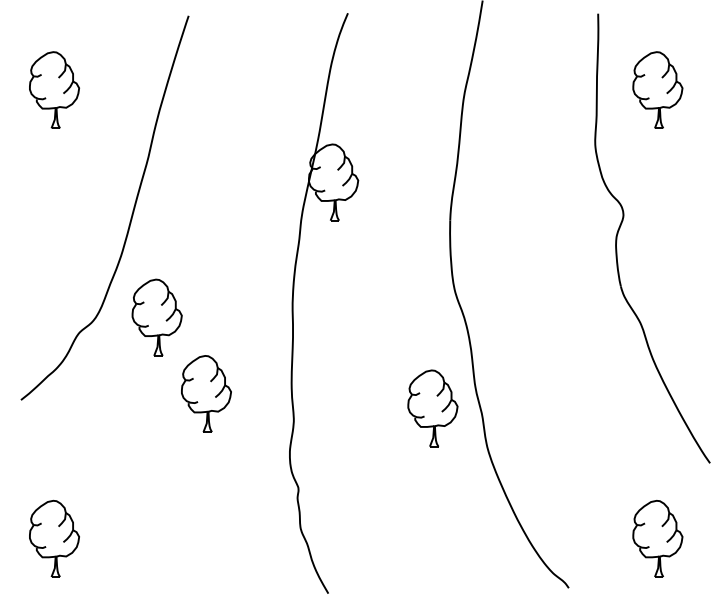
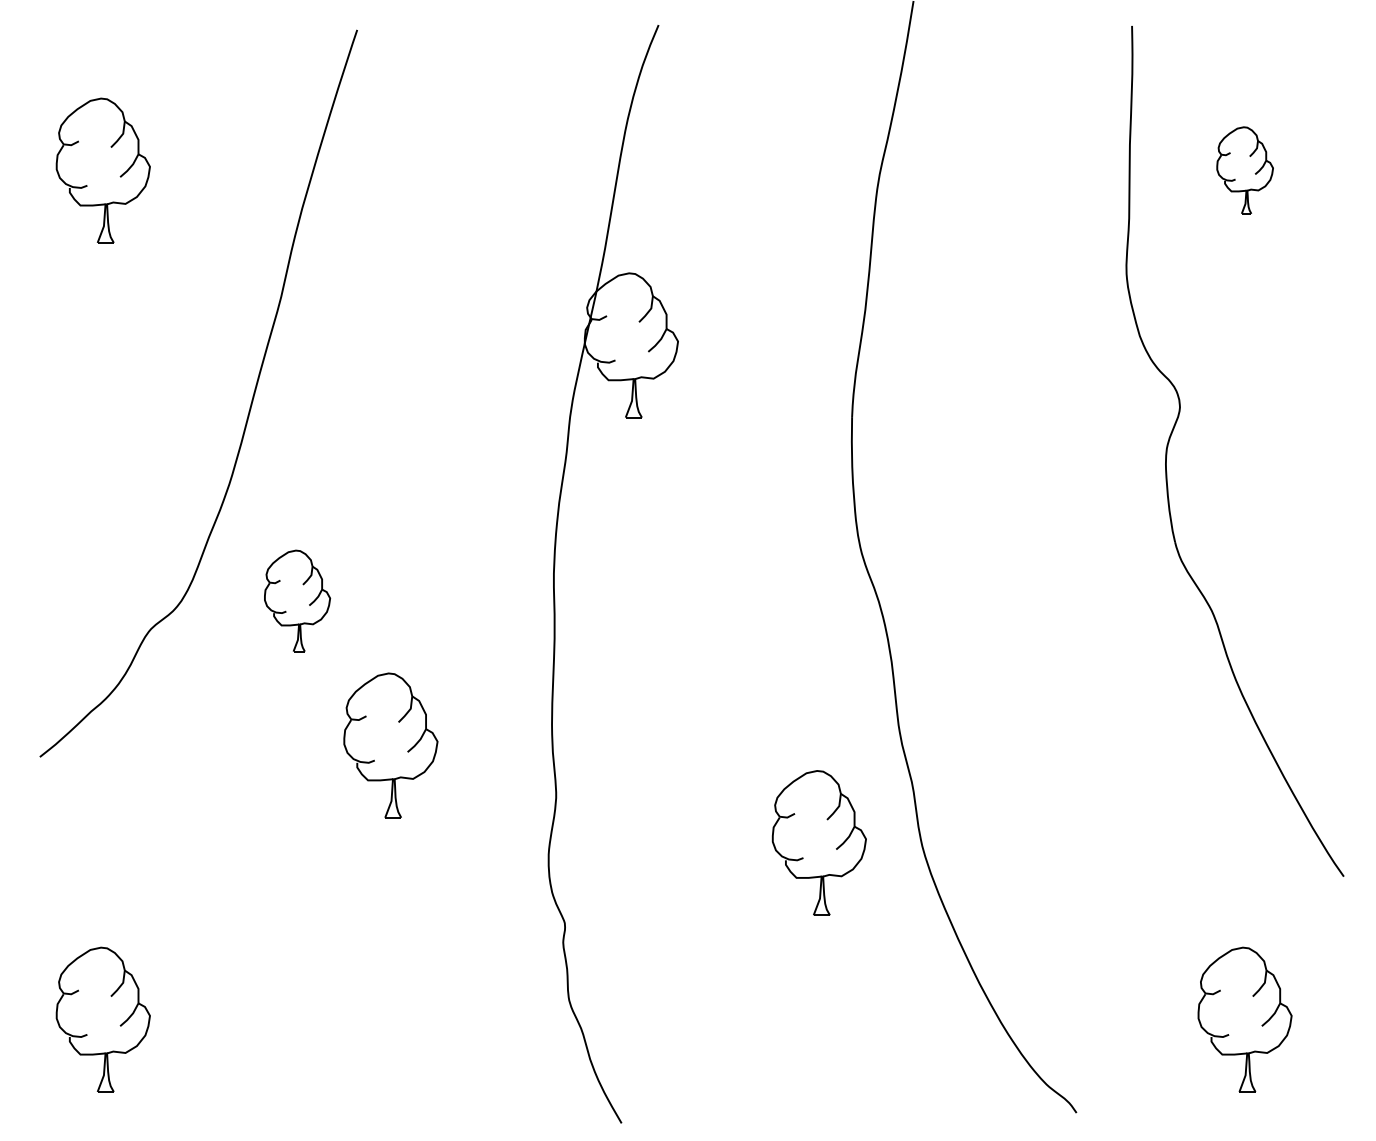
part: (657, 89) -> (1244, 169), size x0.6
part: (156, 317) -> (296, 600), size x0.7
part: (432, 408) -> (818, 842), moved

